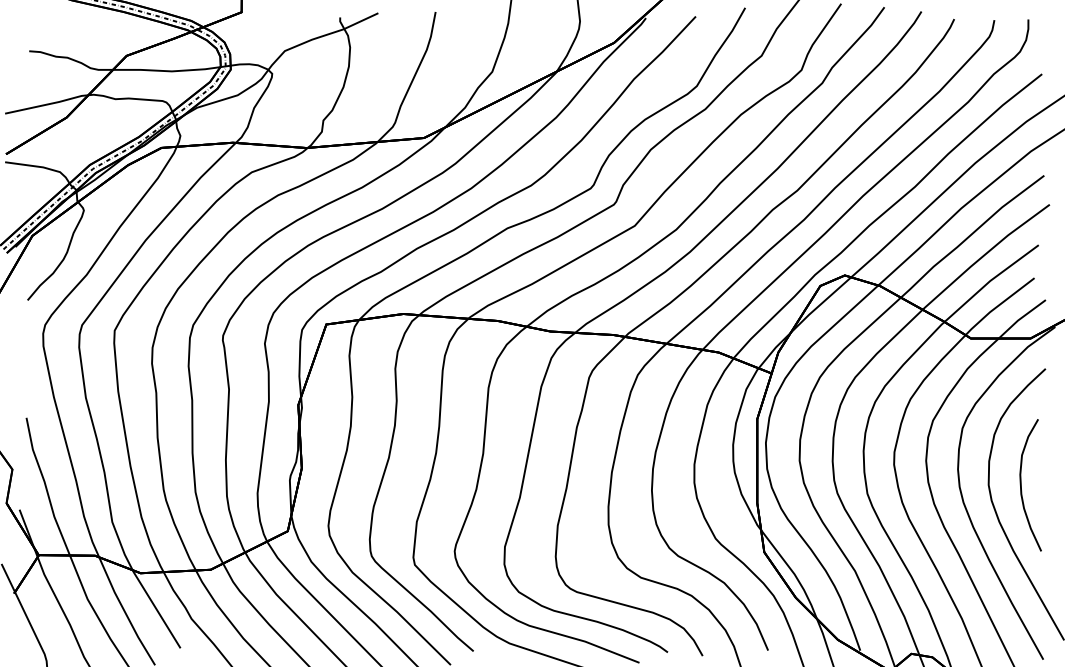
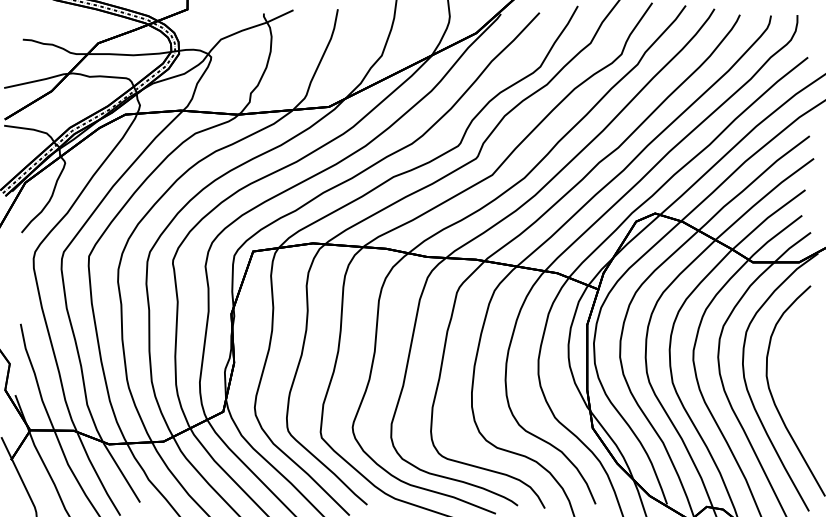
curve: (1022, 484) -> (792, 375), removed

